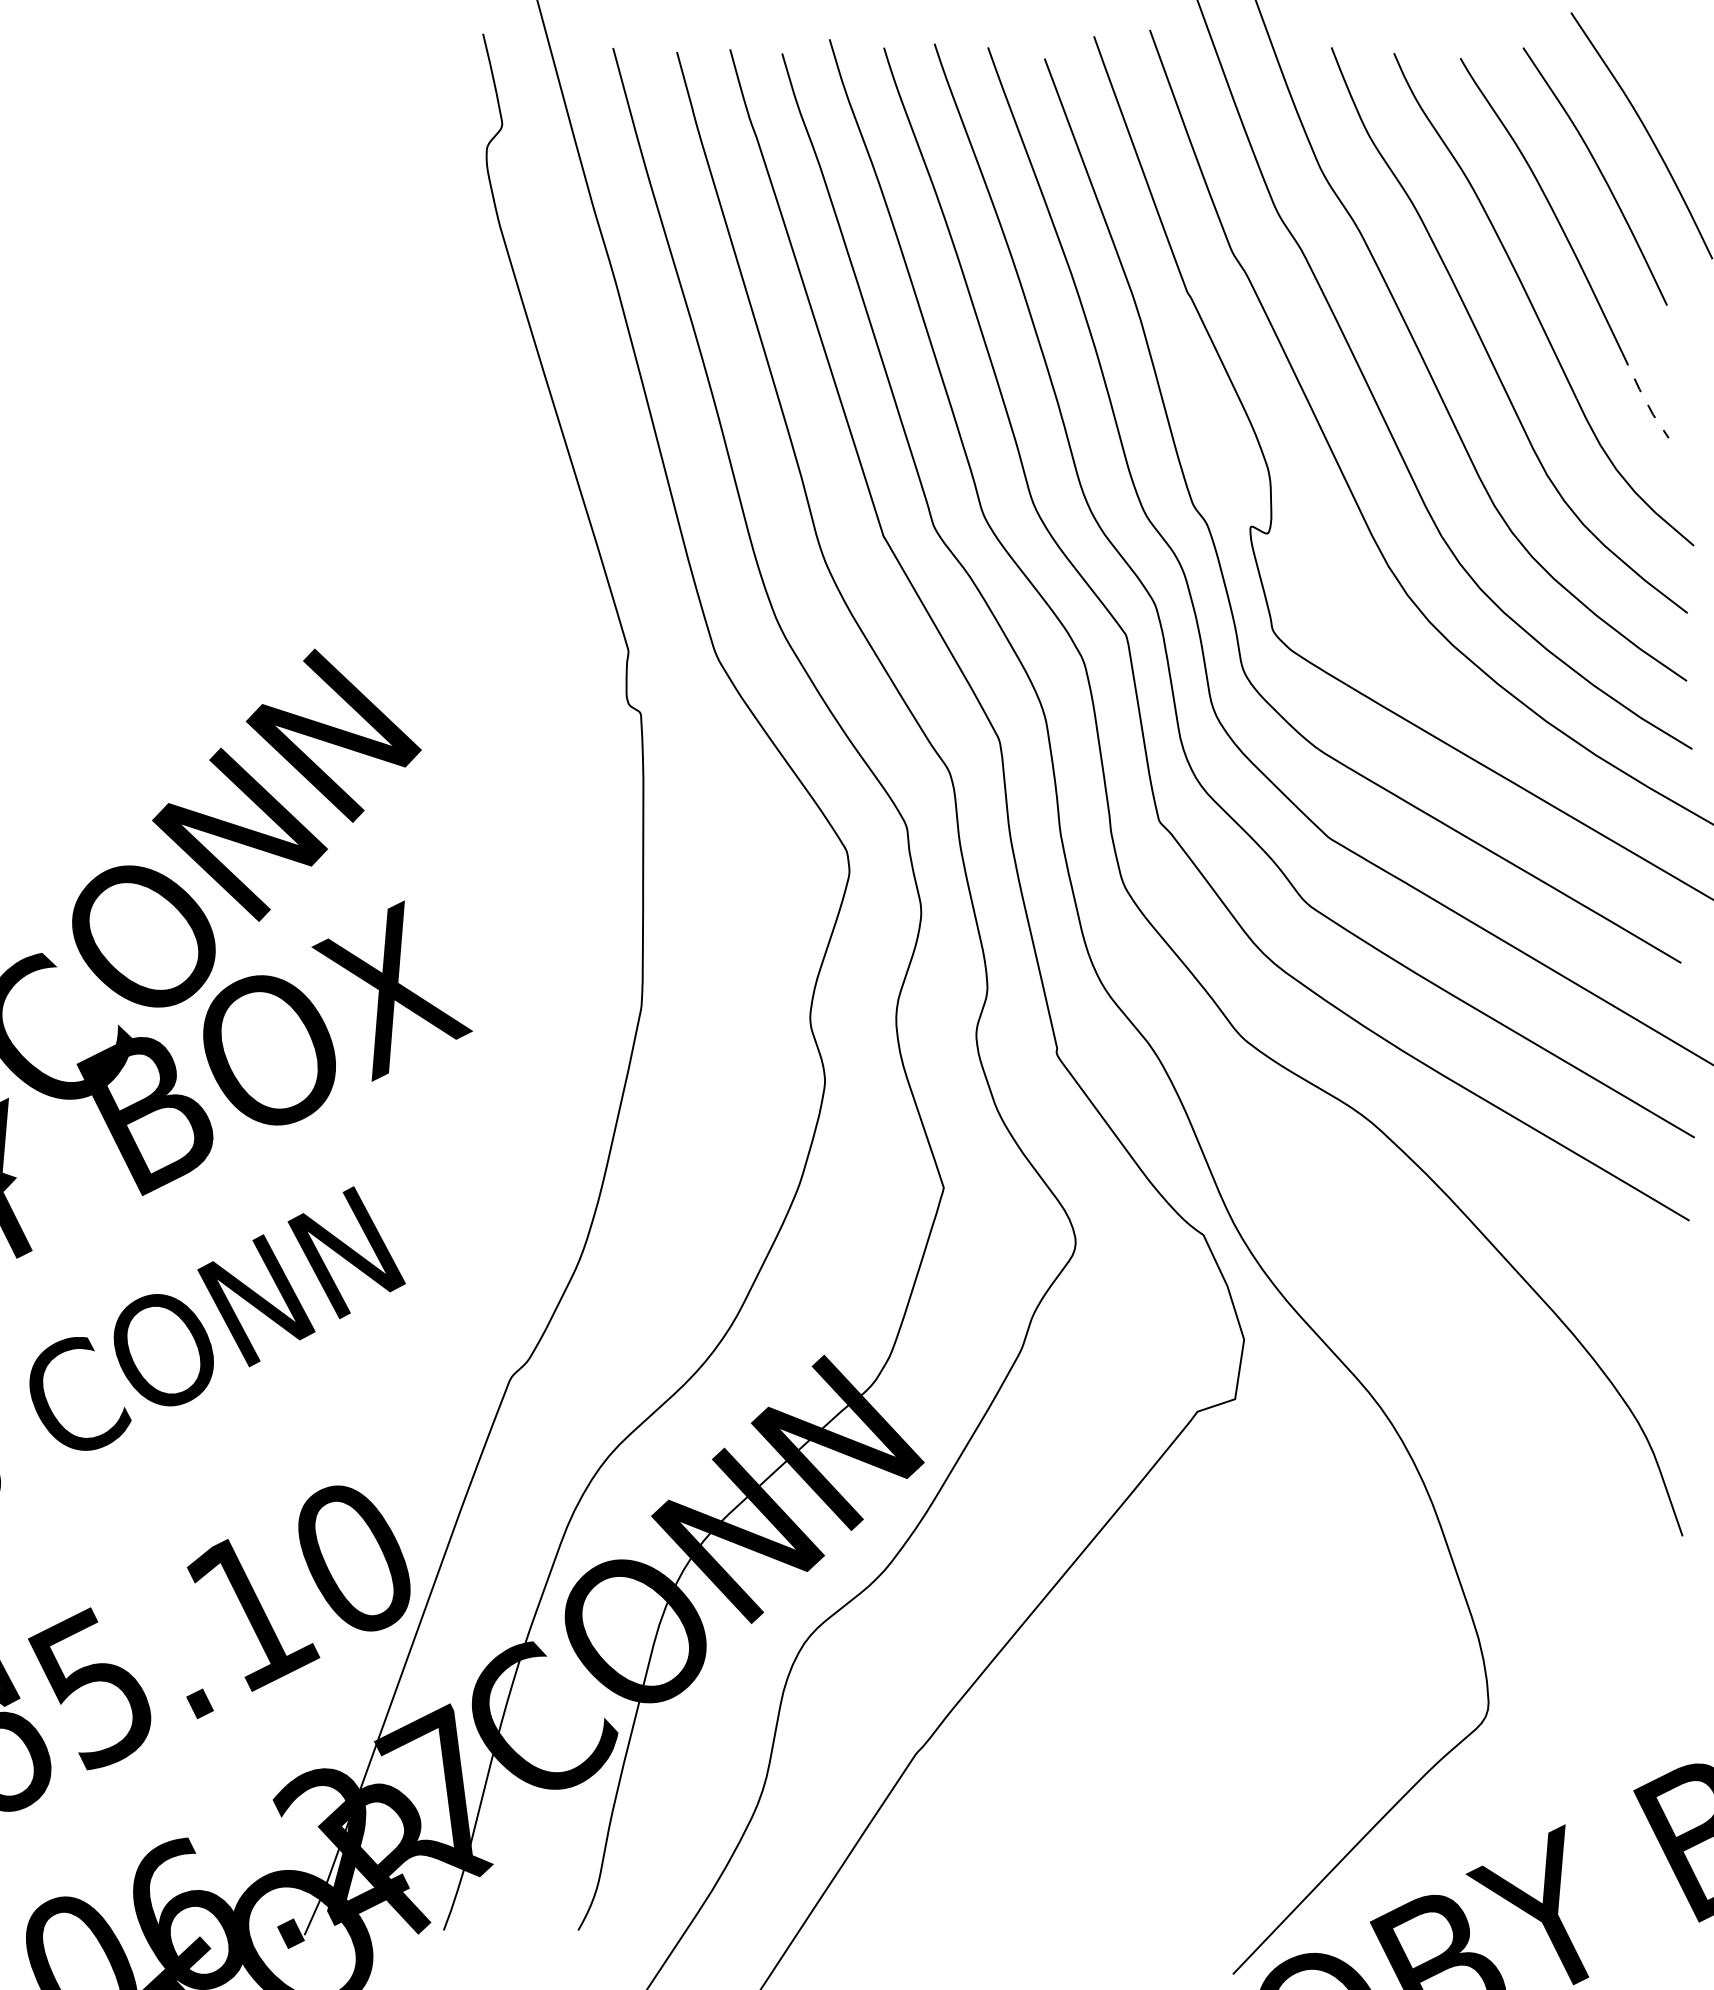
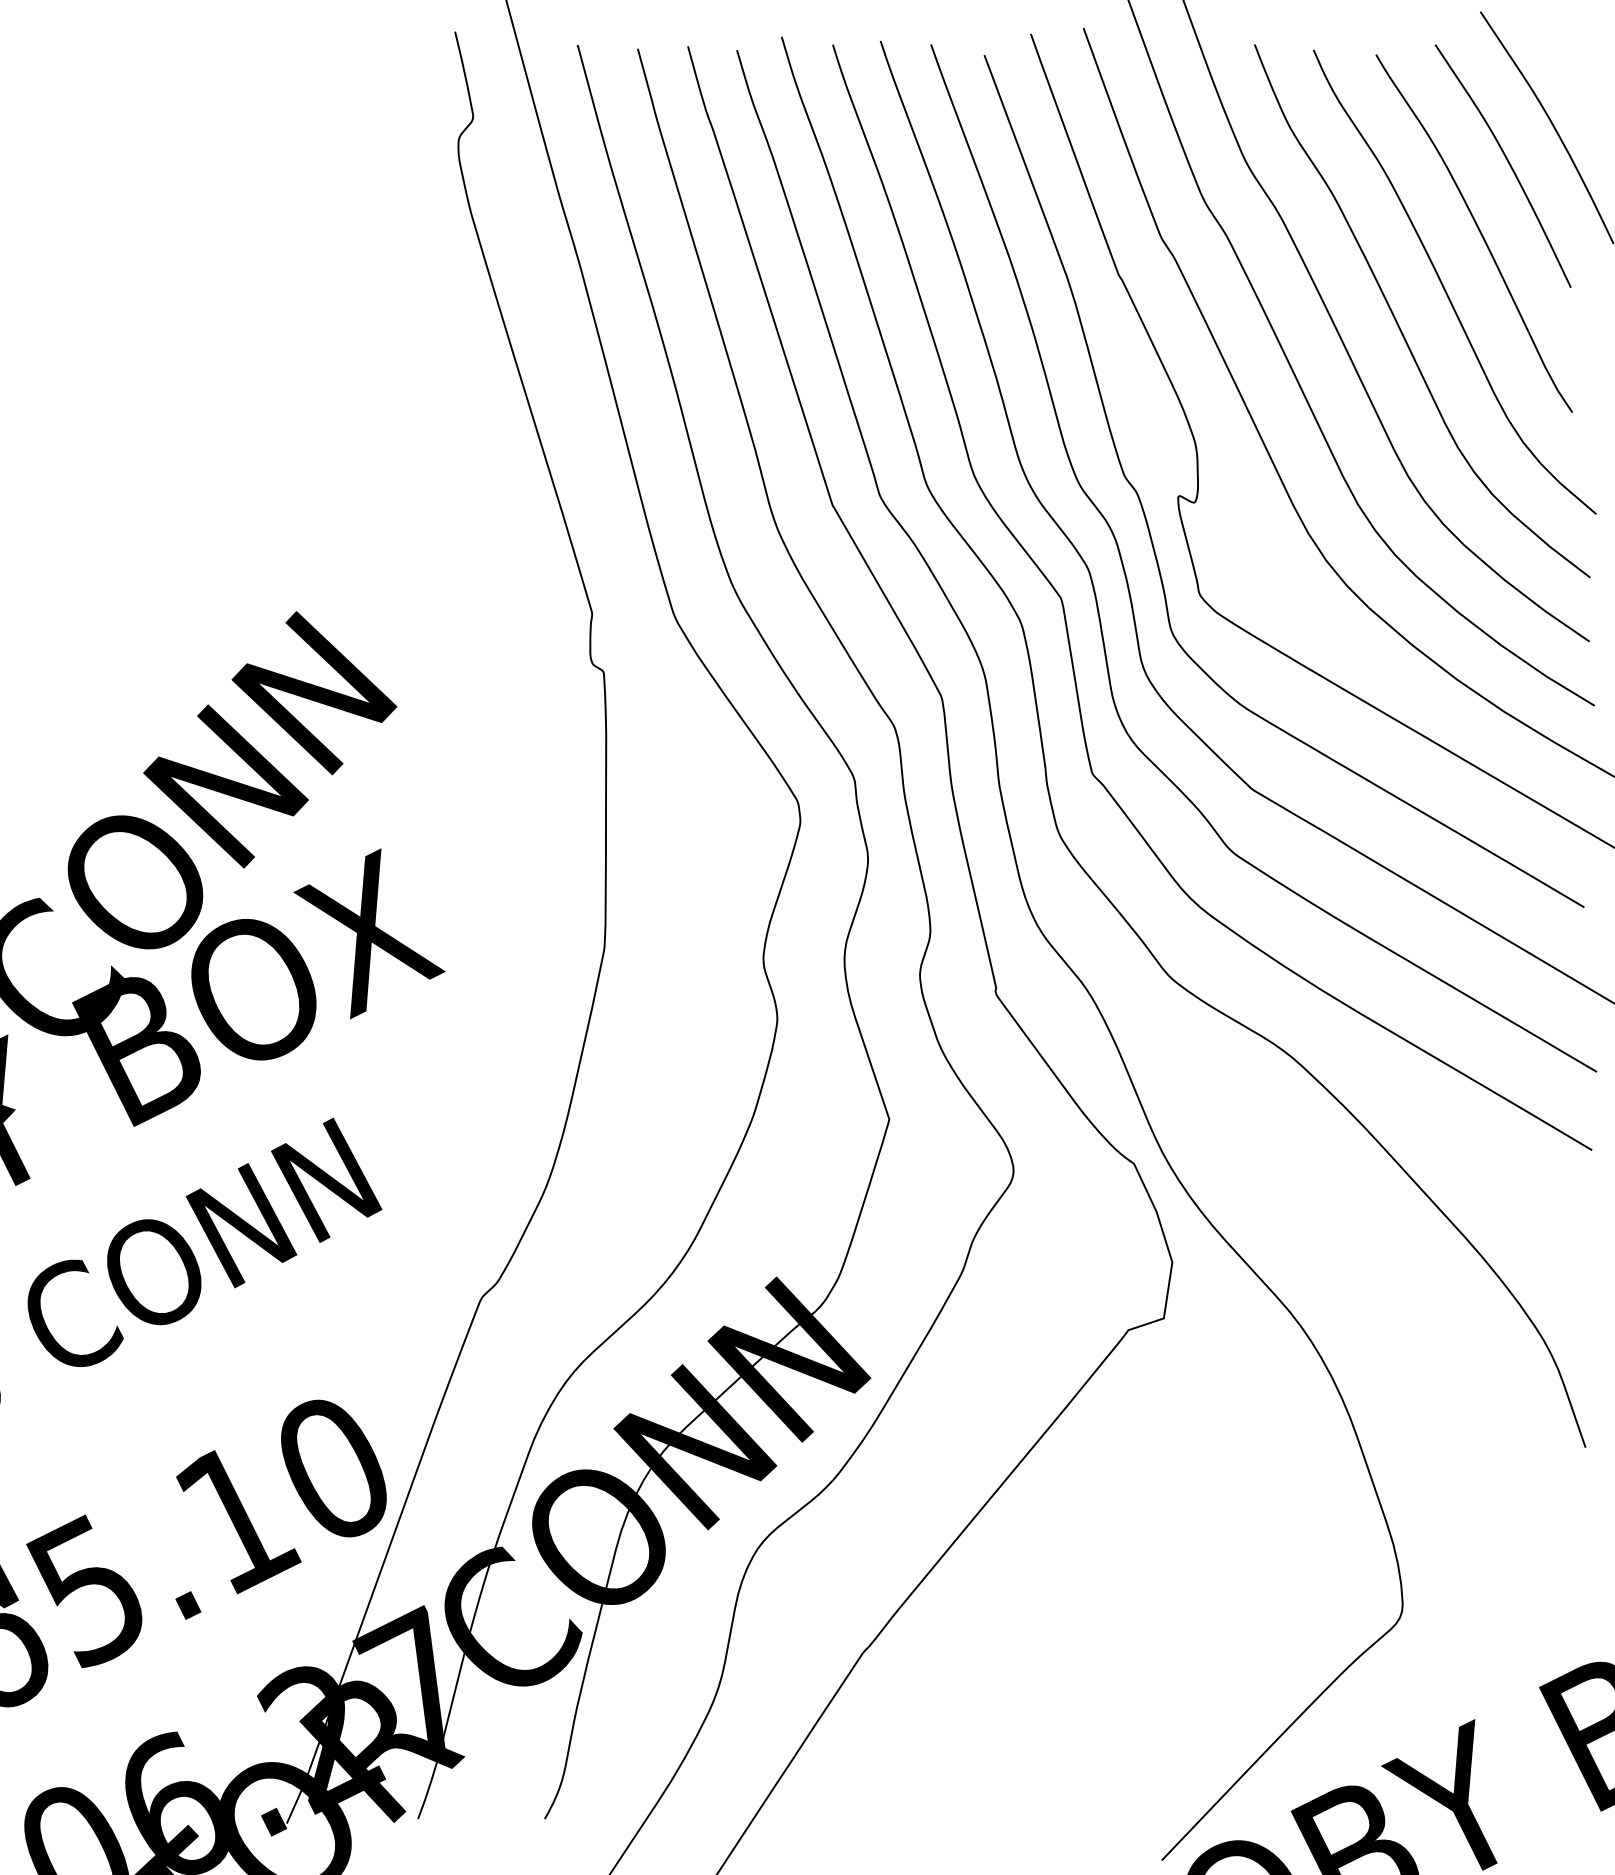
line: (1643, 396) -> (1548, 373), dashed -> solid

